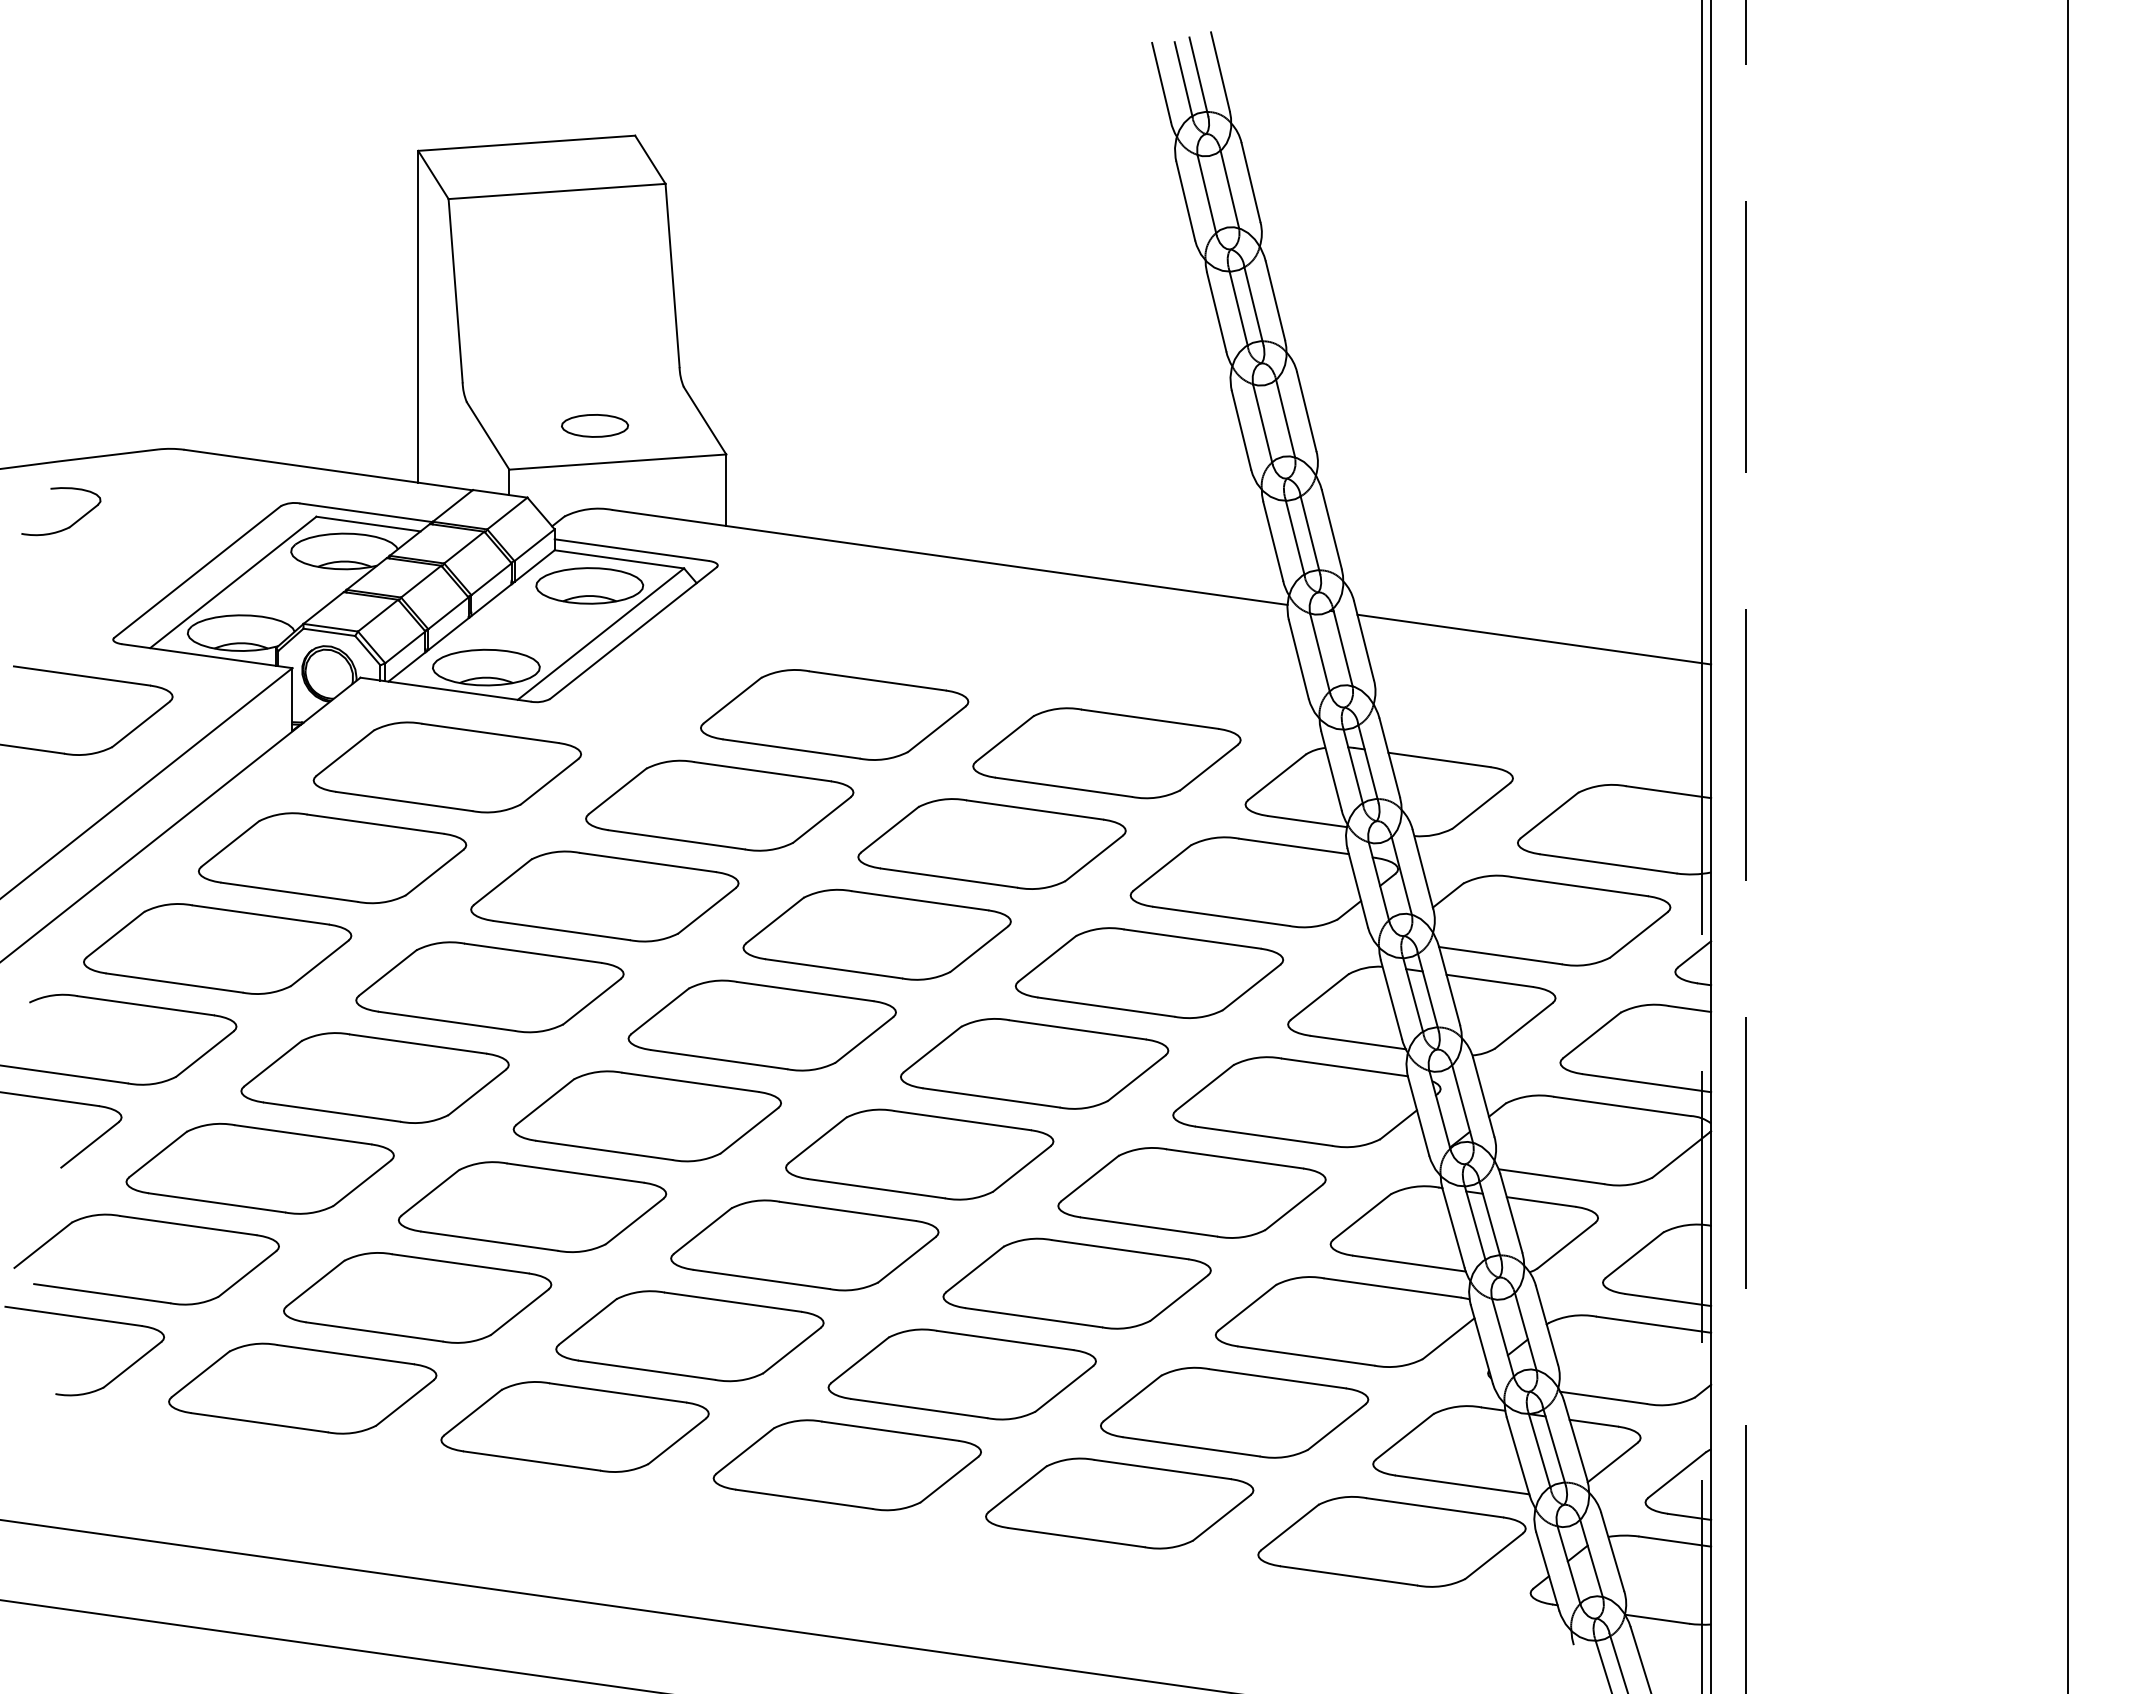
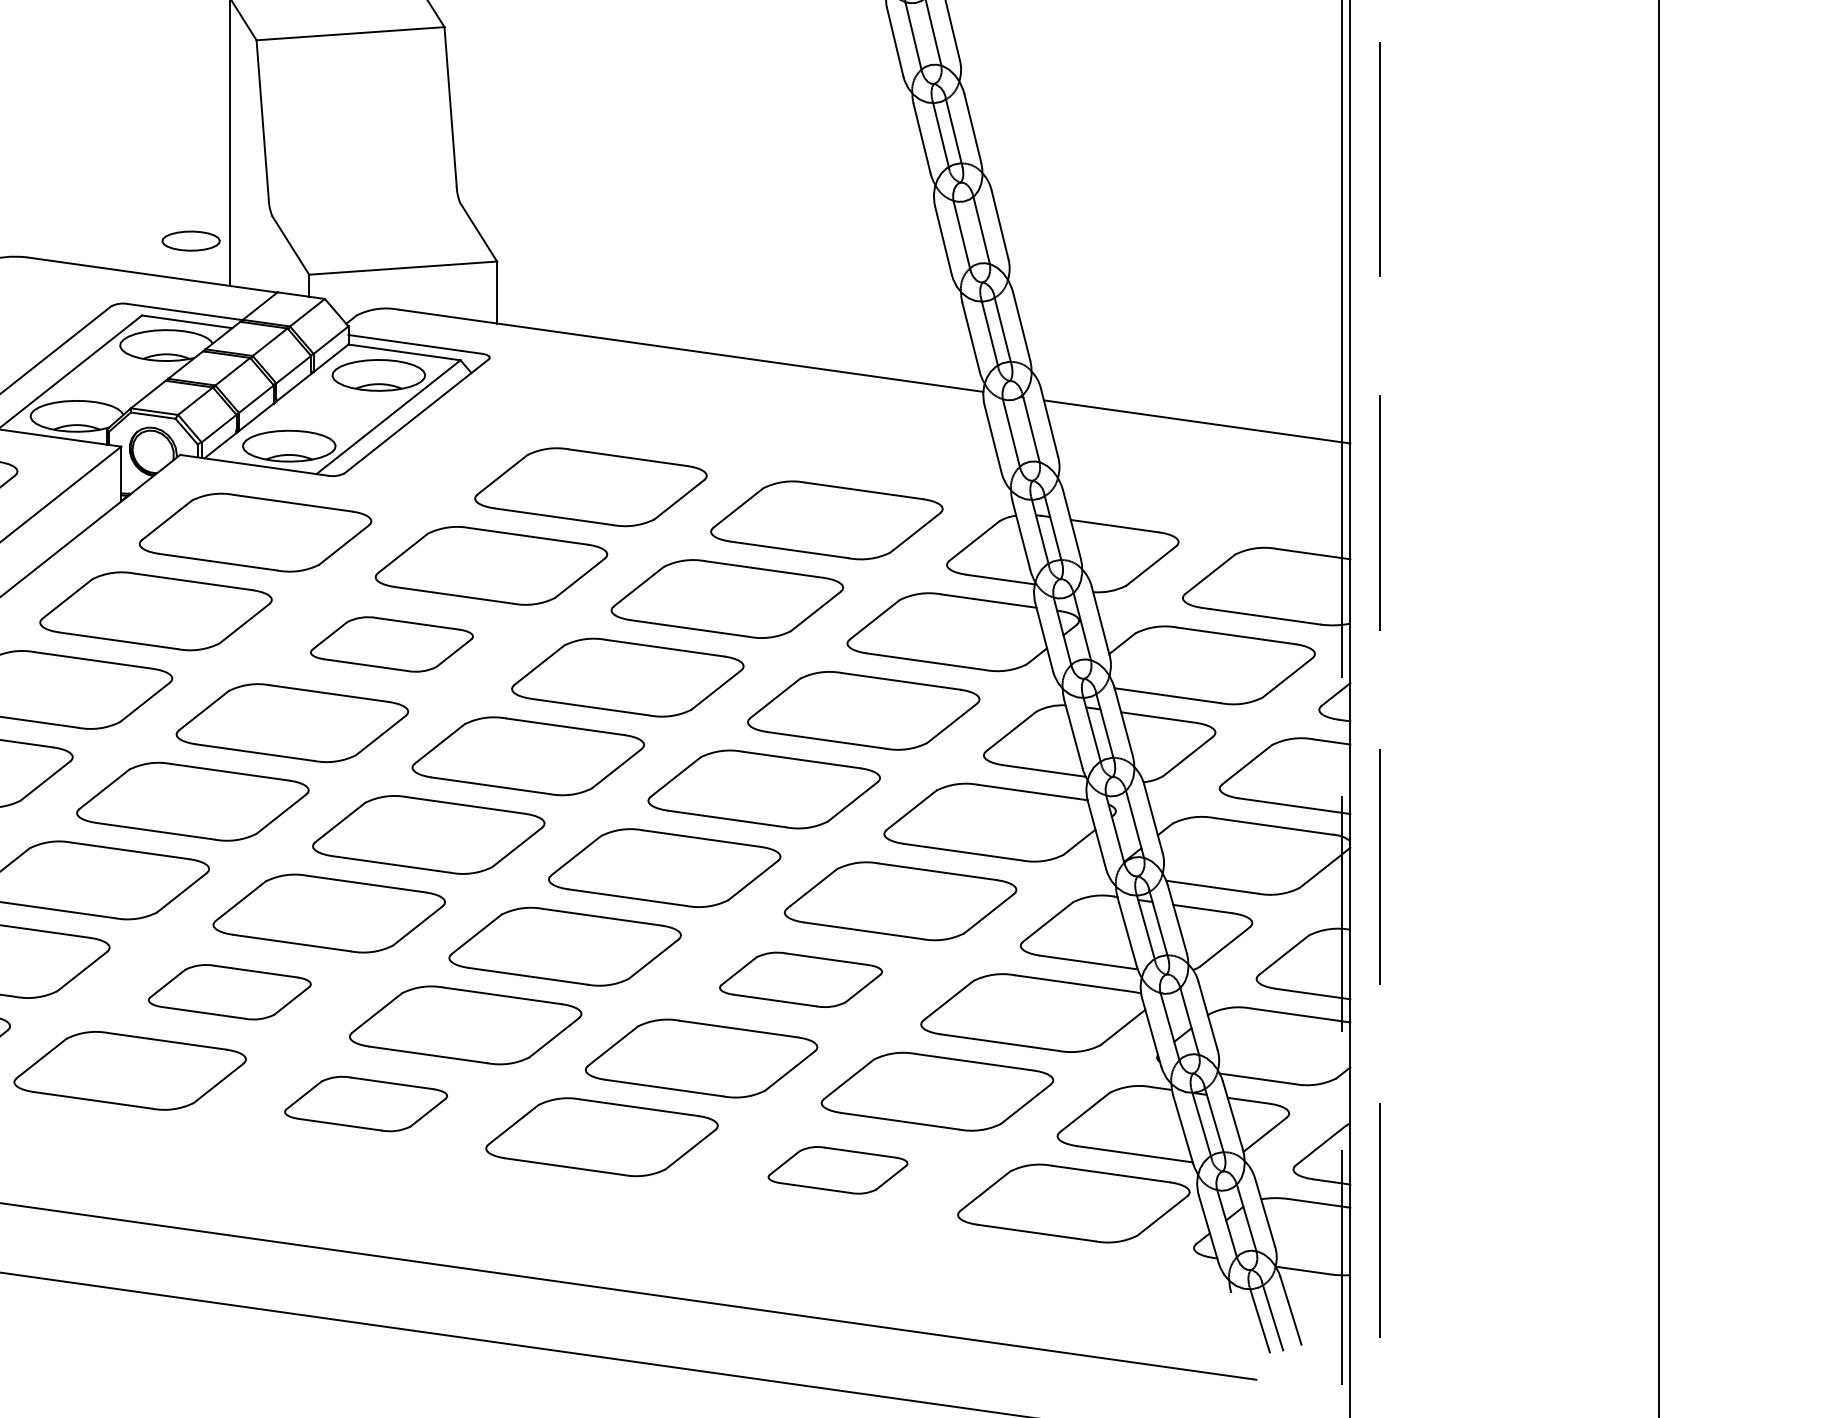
part: (595, 425) -> (191, 240), moved
part: (604, 896) -> (391, 644), size x0.7
part: (1076, 1283) -> (800, 979), size x0.7
part: (417, 1297) -> (229, 991), size x0.7
part: (574, 1426) -> (365, 1103), size x0.7
part: (1119, 1503) -> (837, 1170), size x0.6

